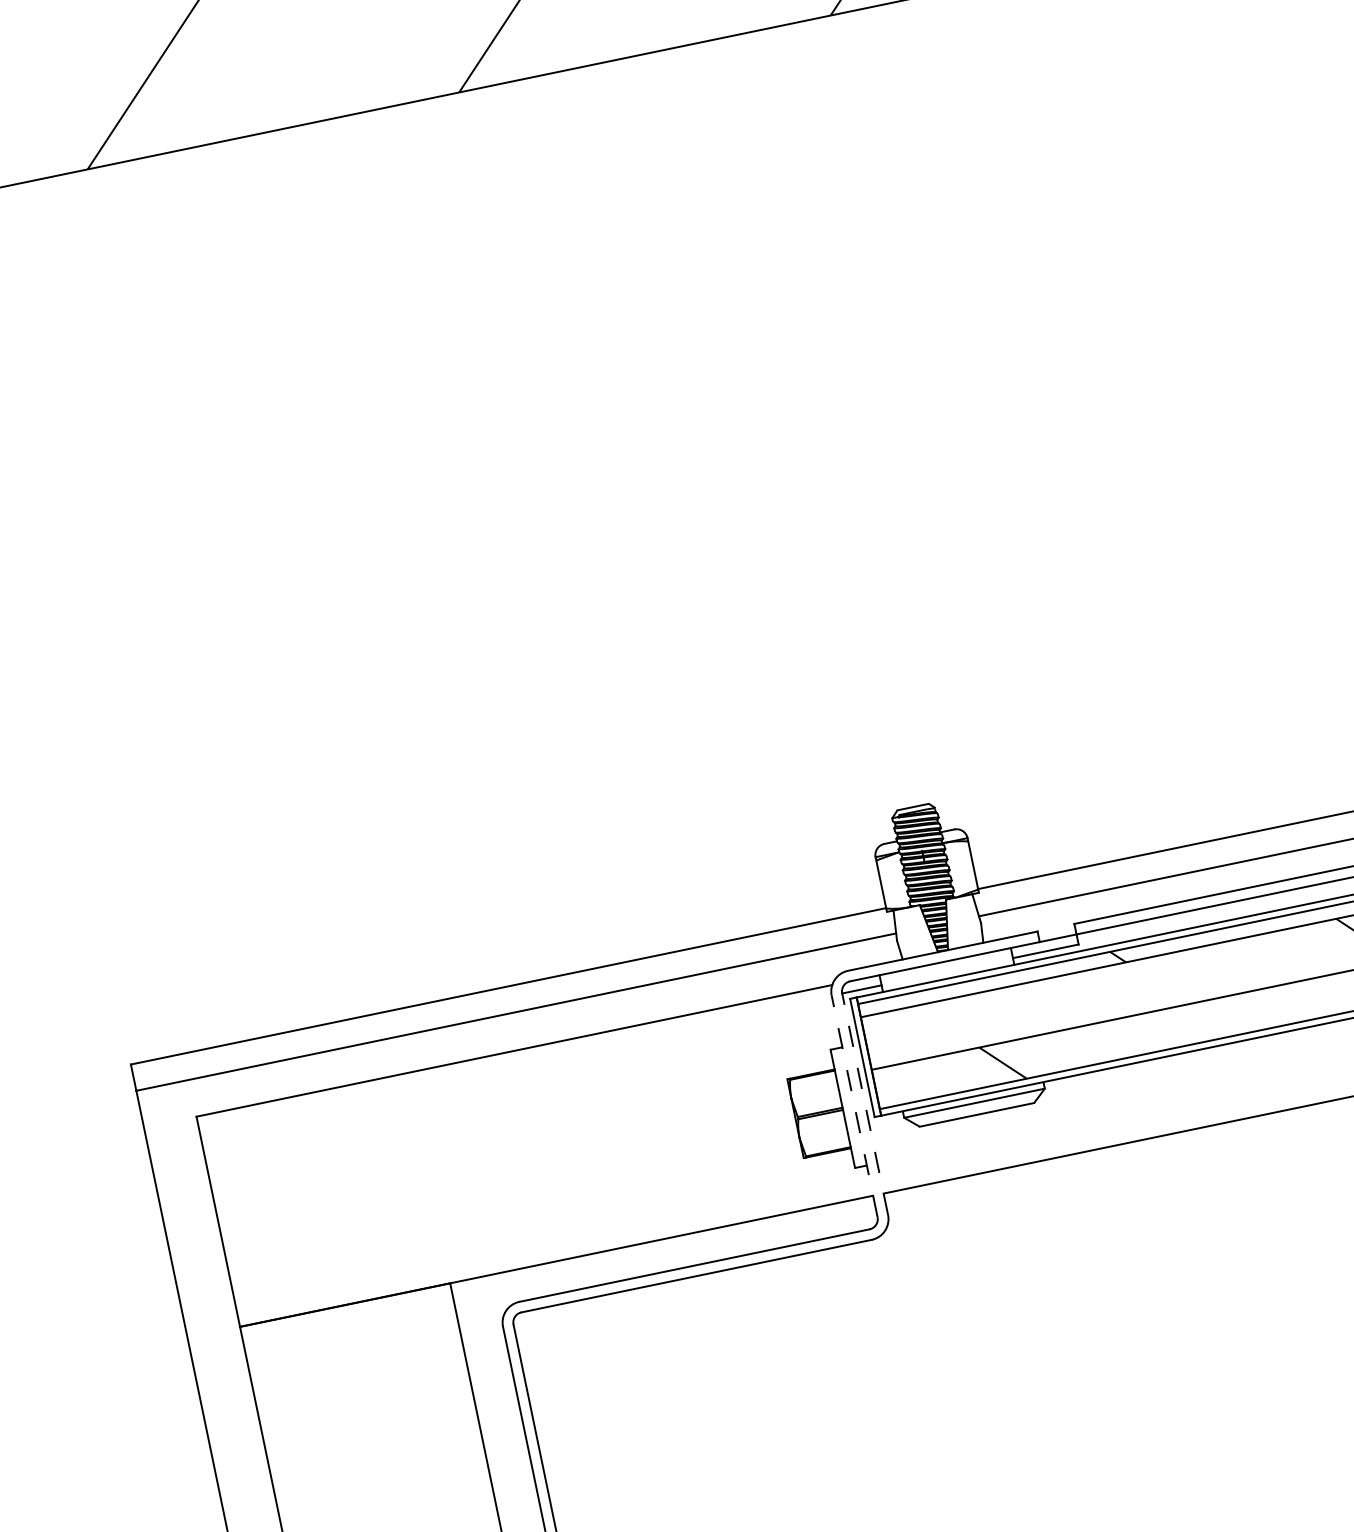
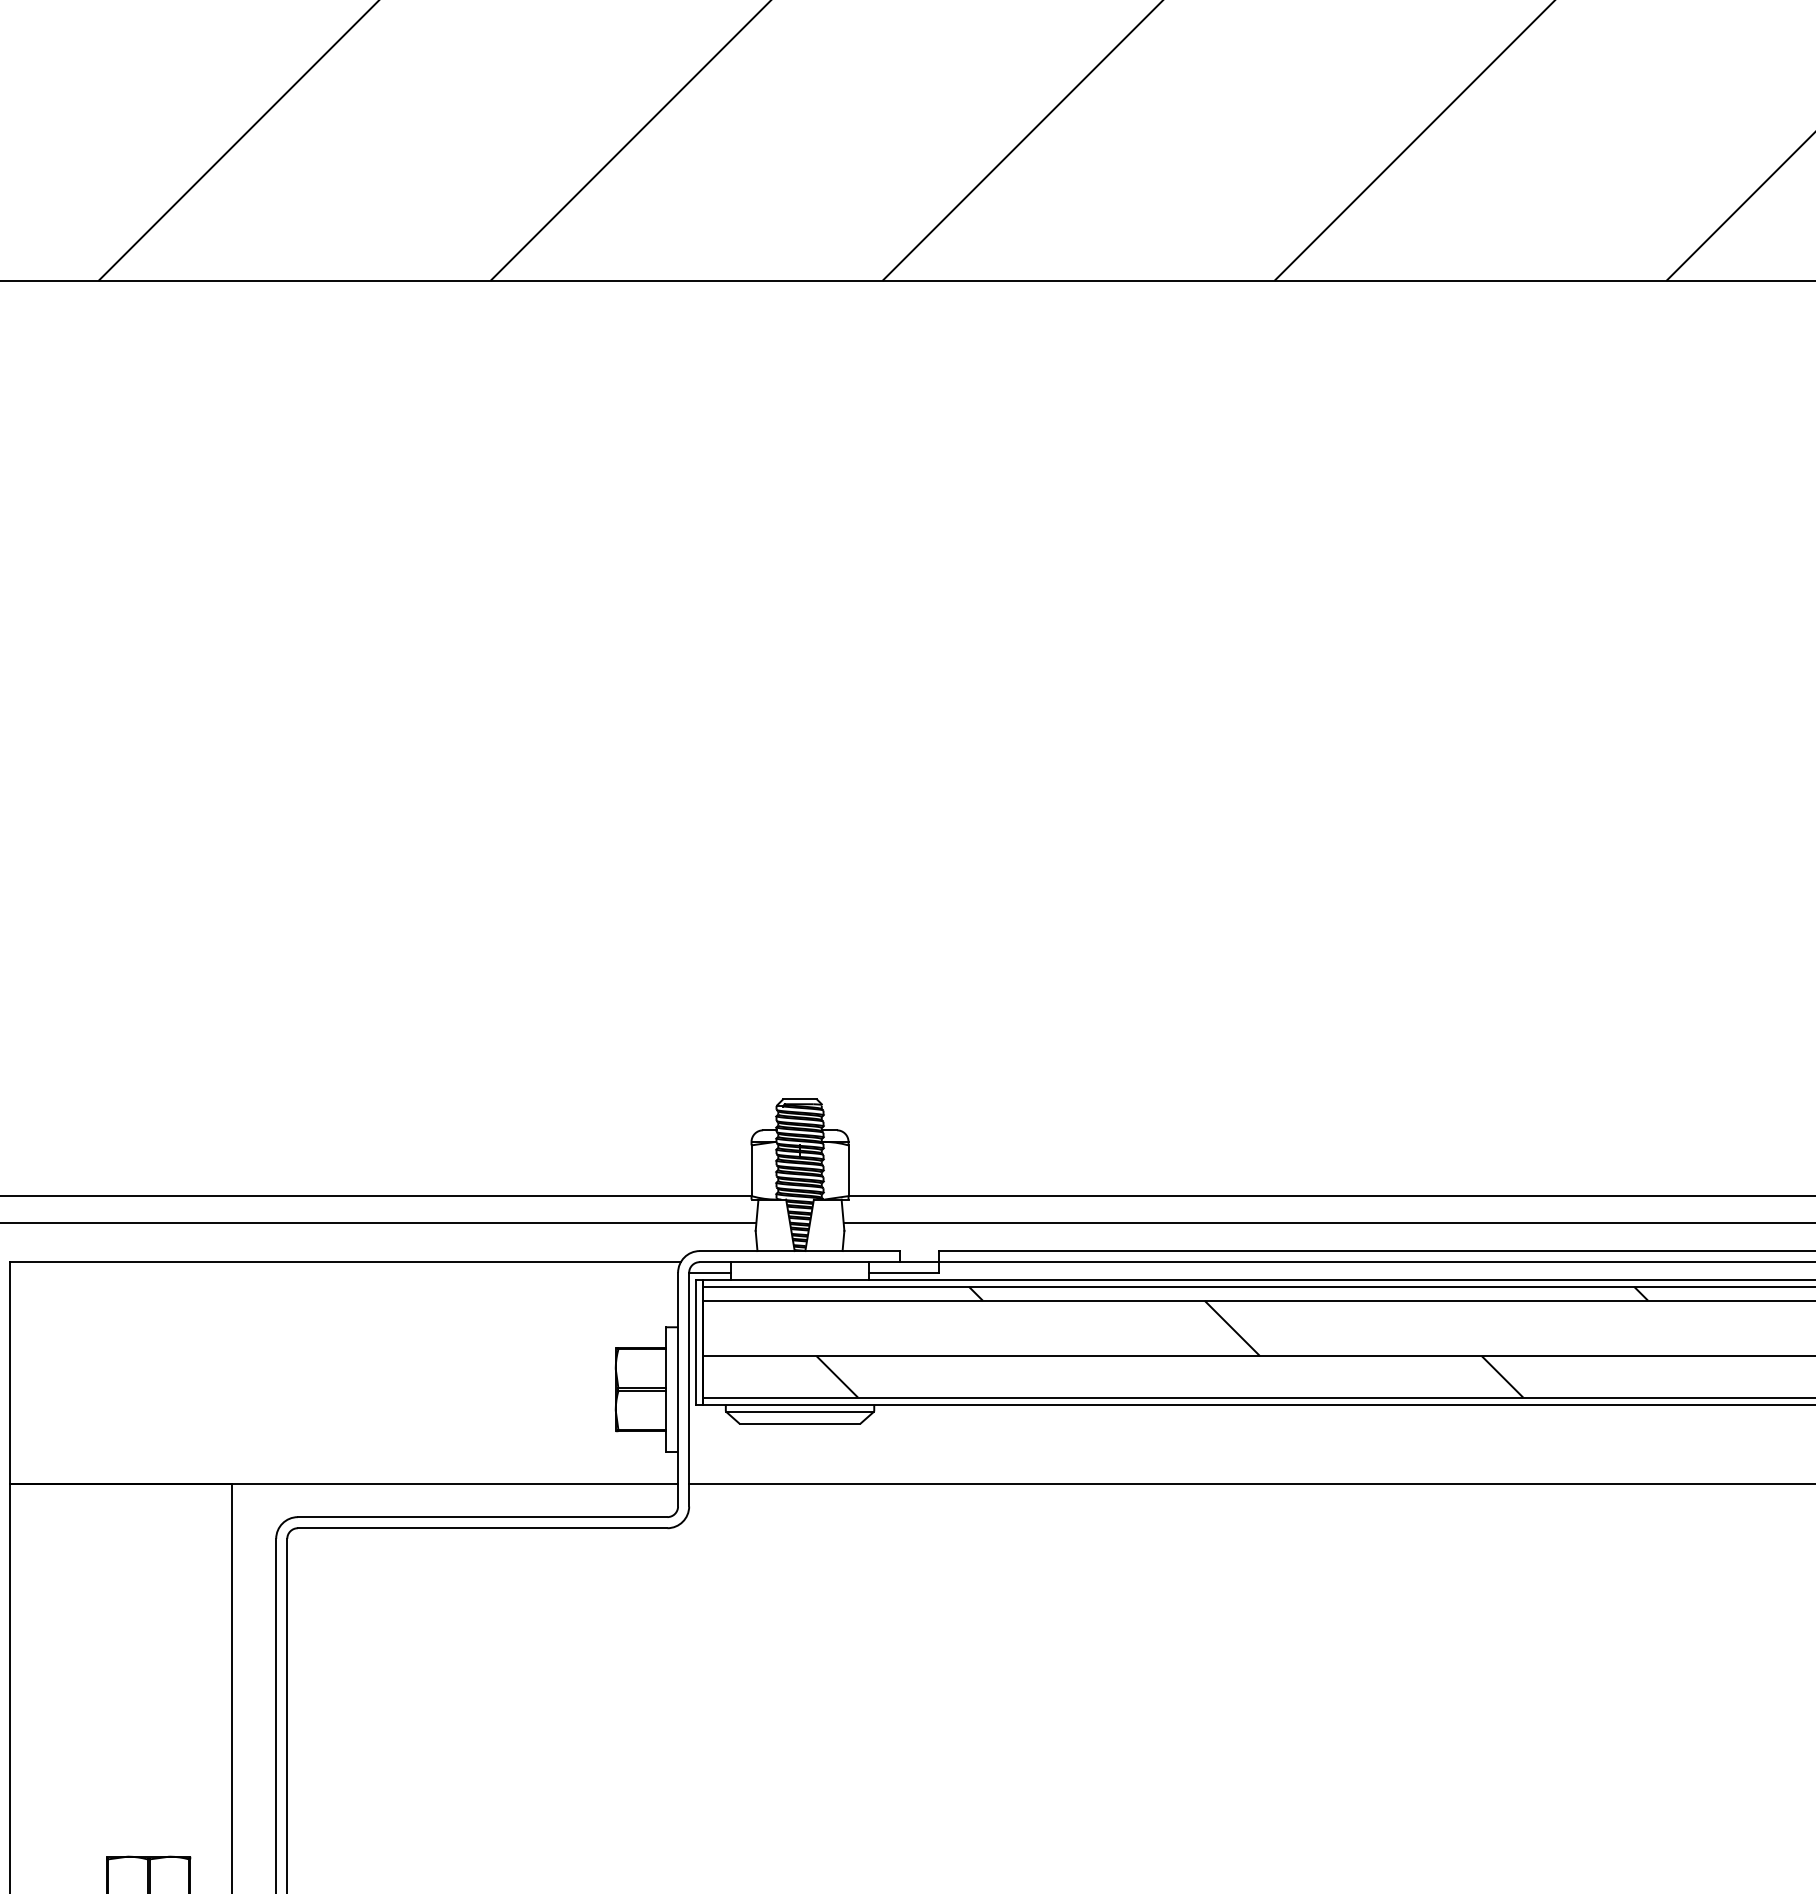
line: (865, 1104) -> (689, 1389), dashed -> solid
line: (855, 1106) -> (678, 1389), dashed -> solid

